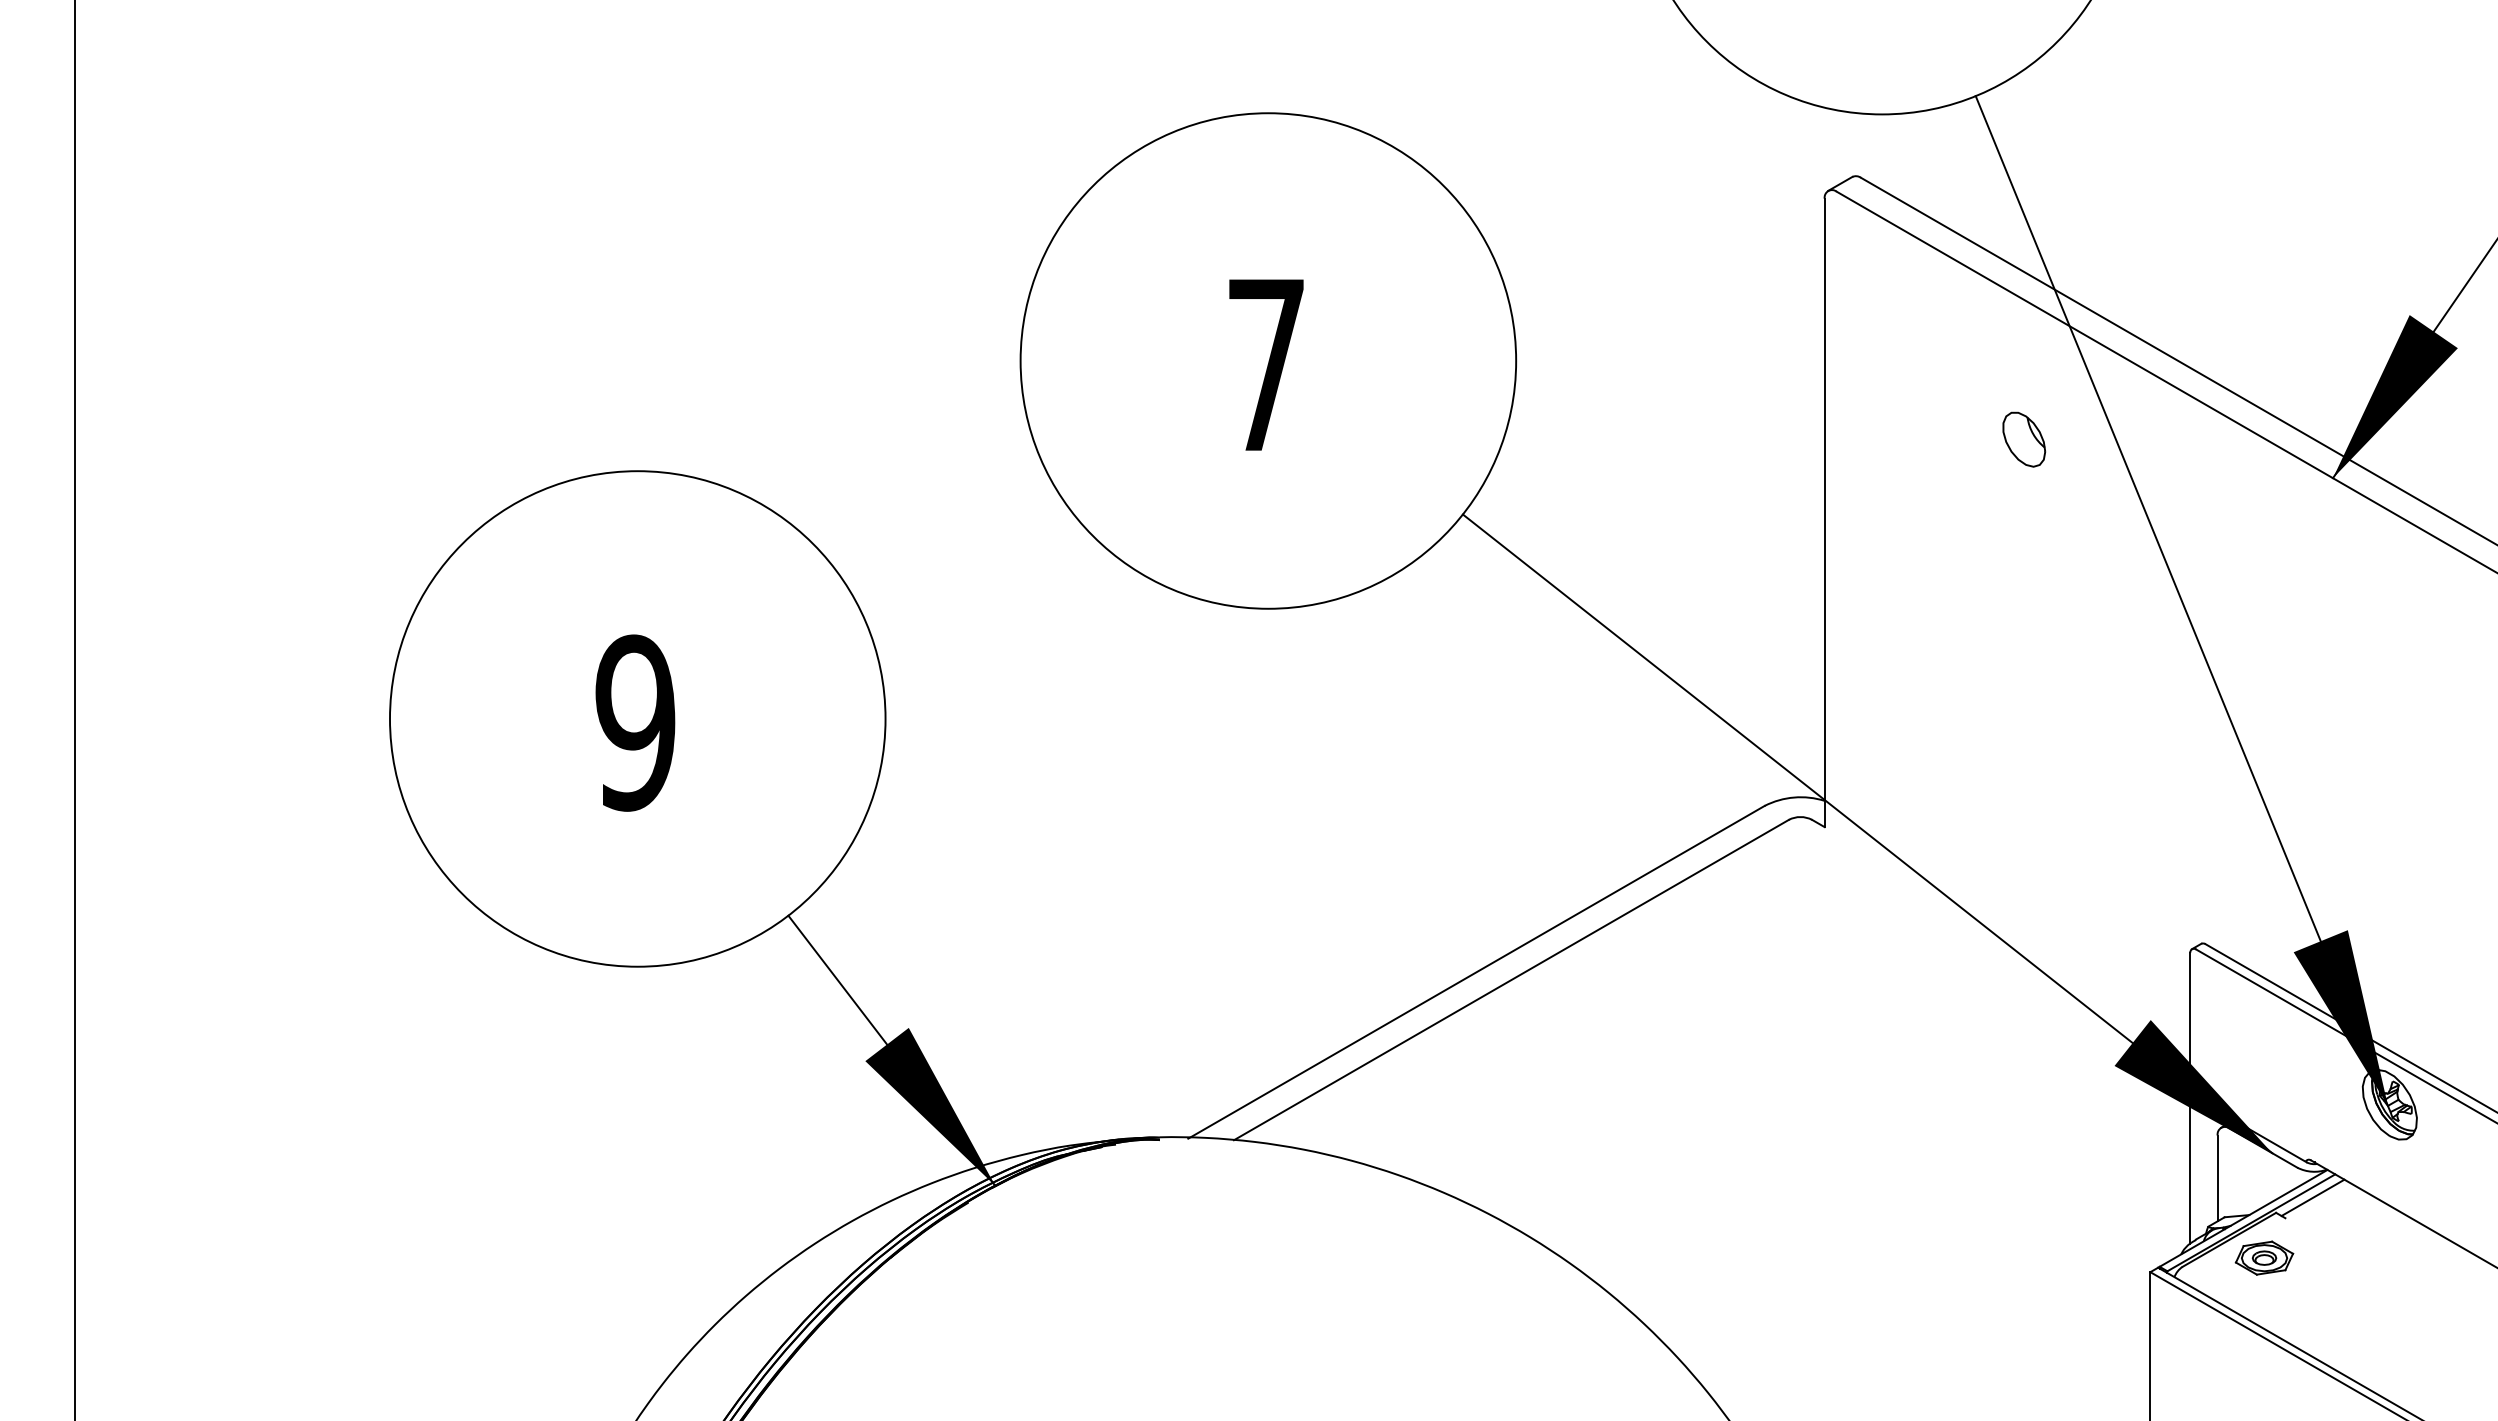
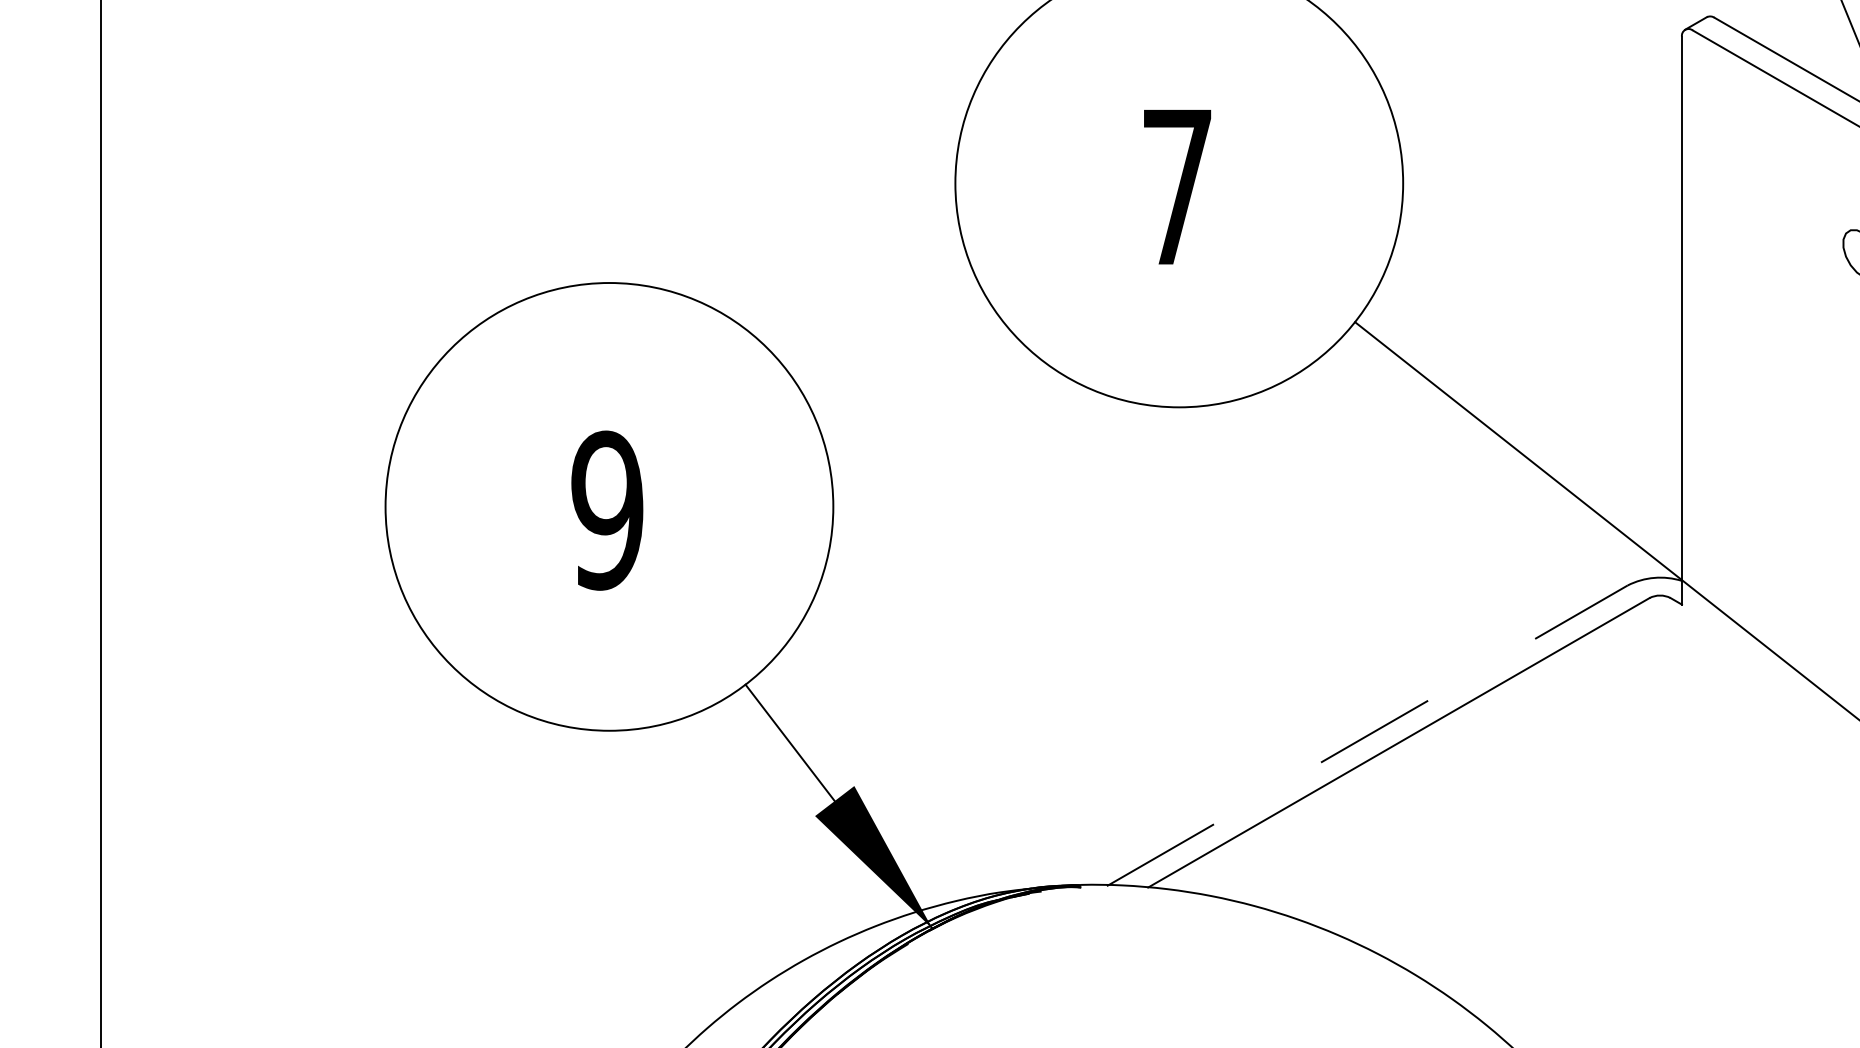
line: (1476, 972) -> (1367, 735), solid -> dashed

